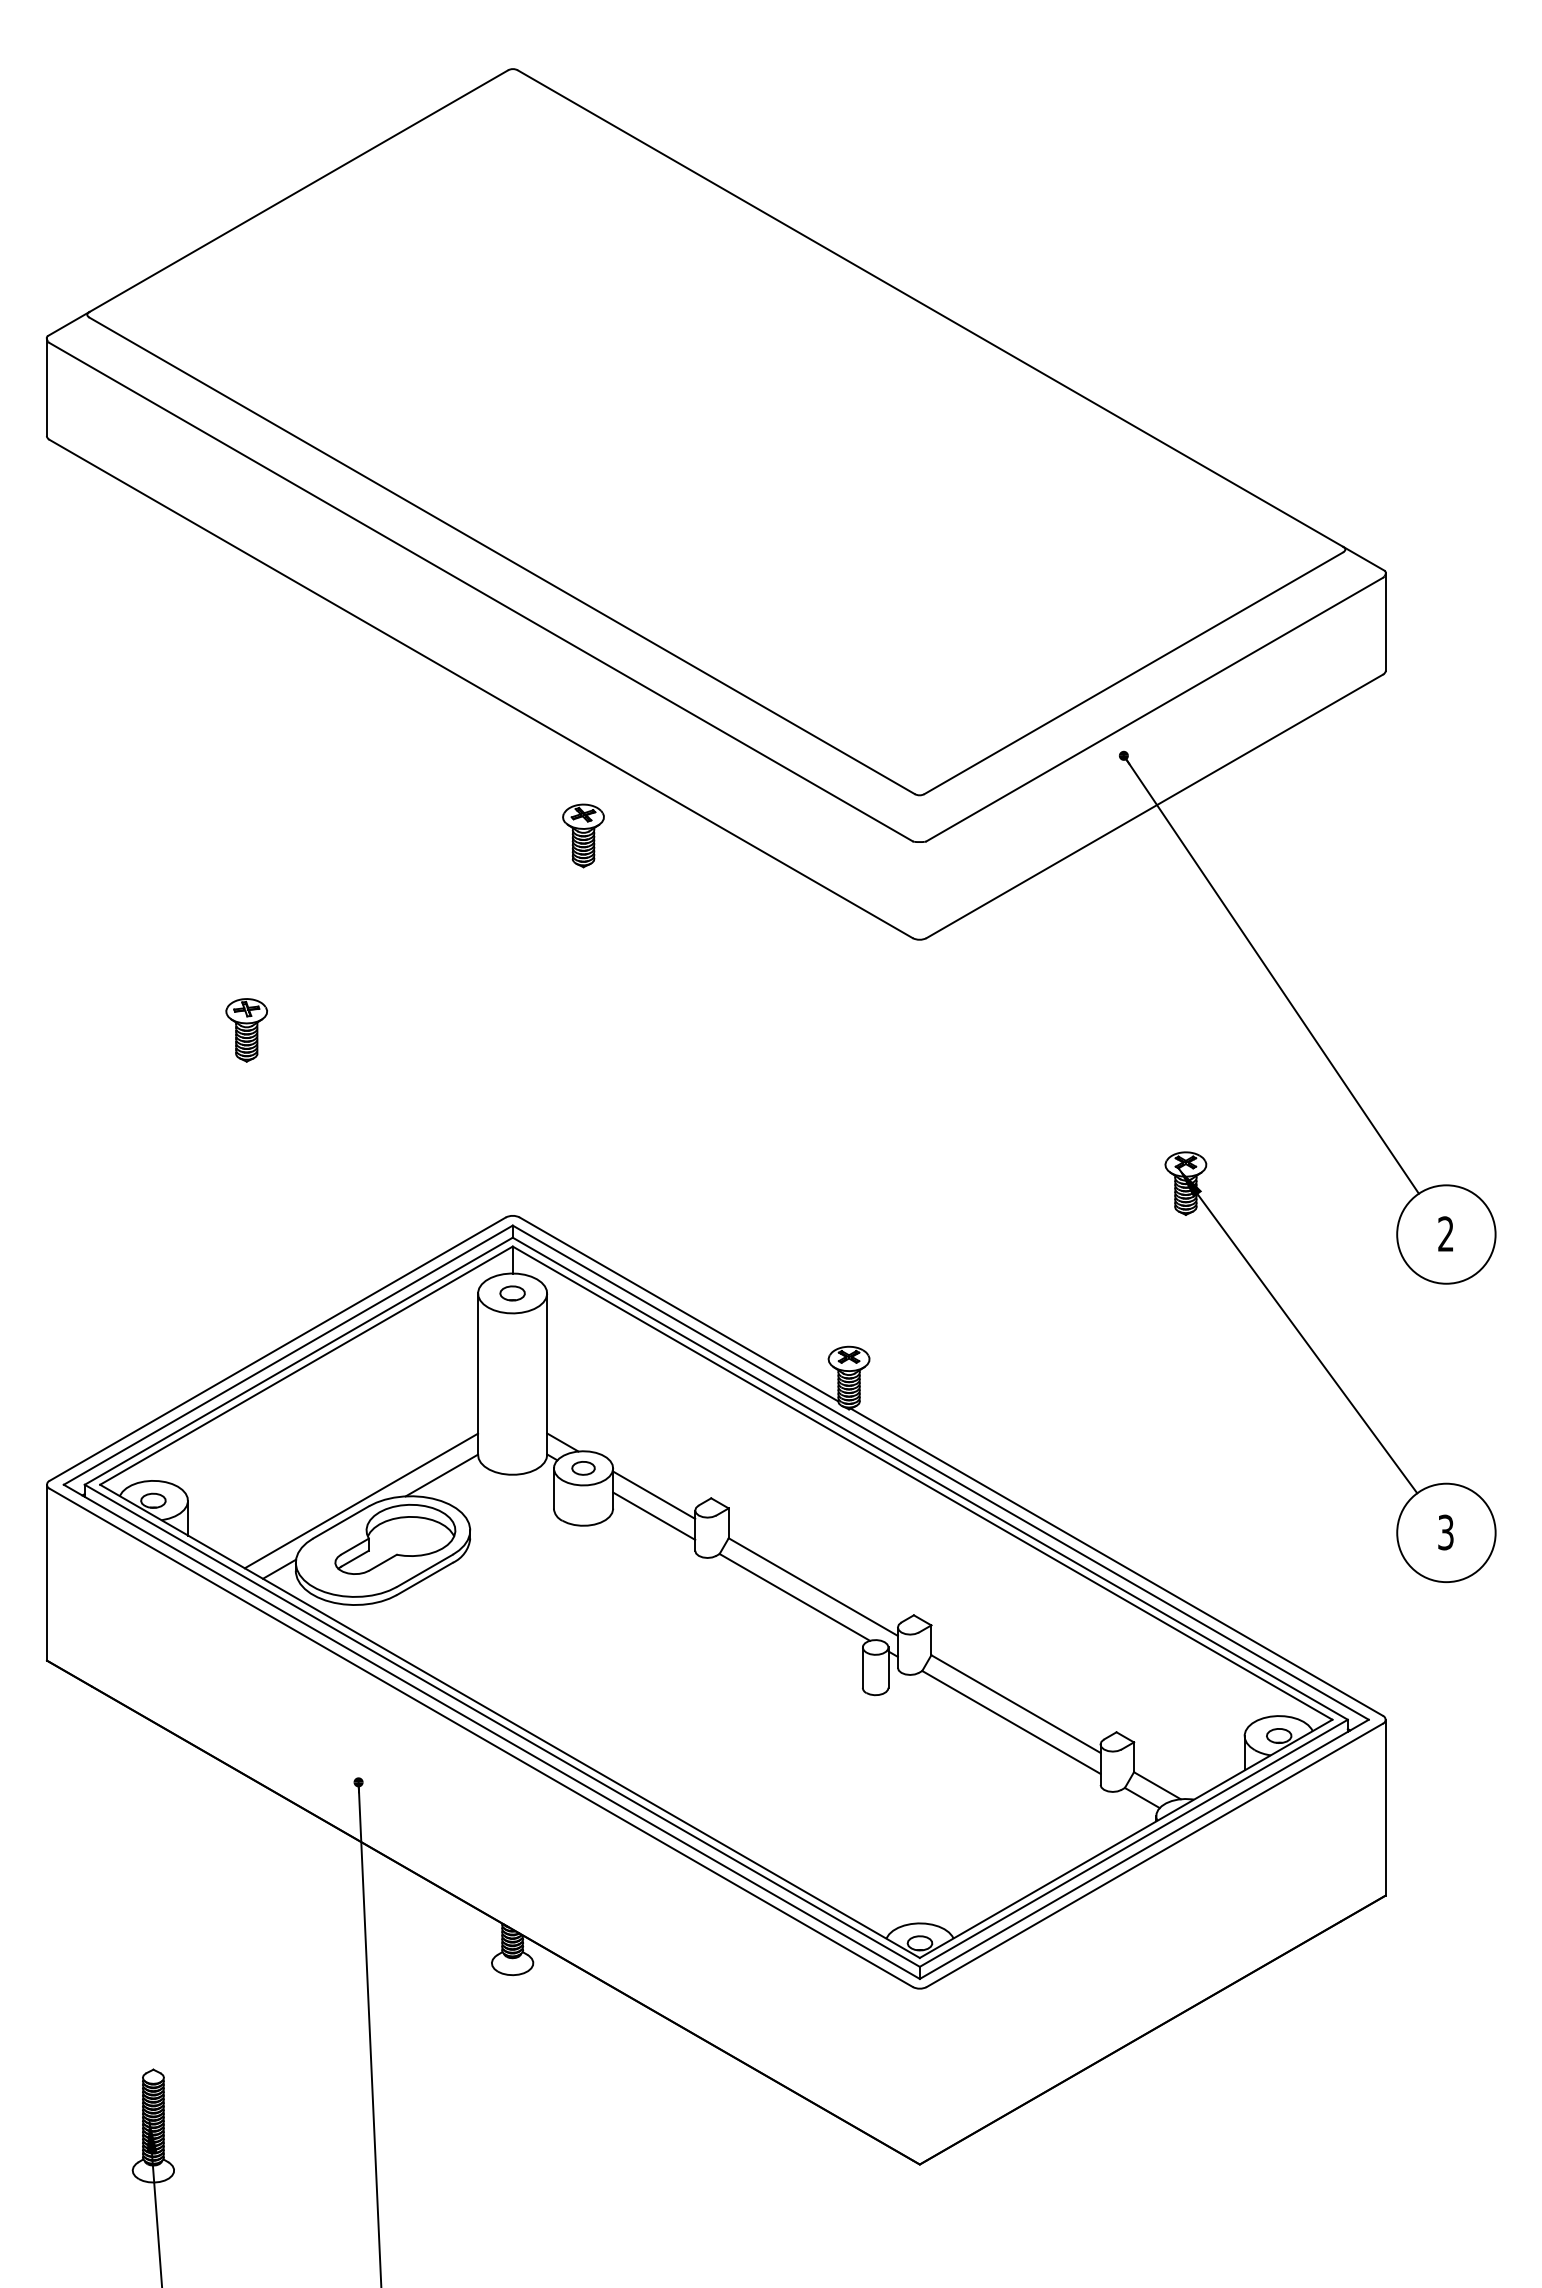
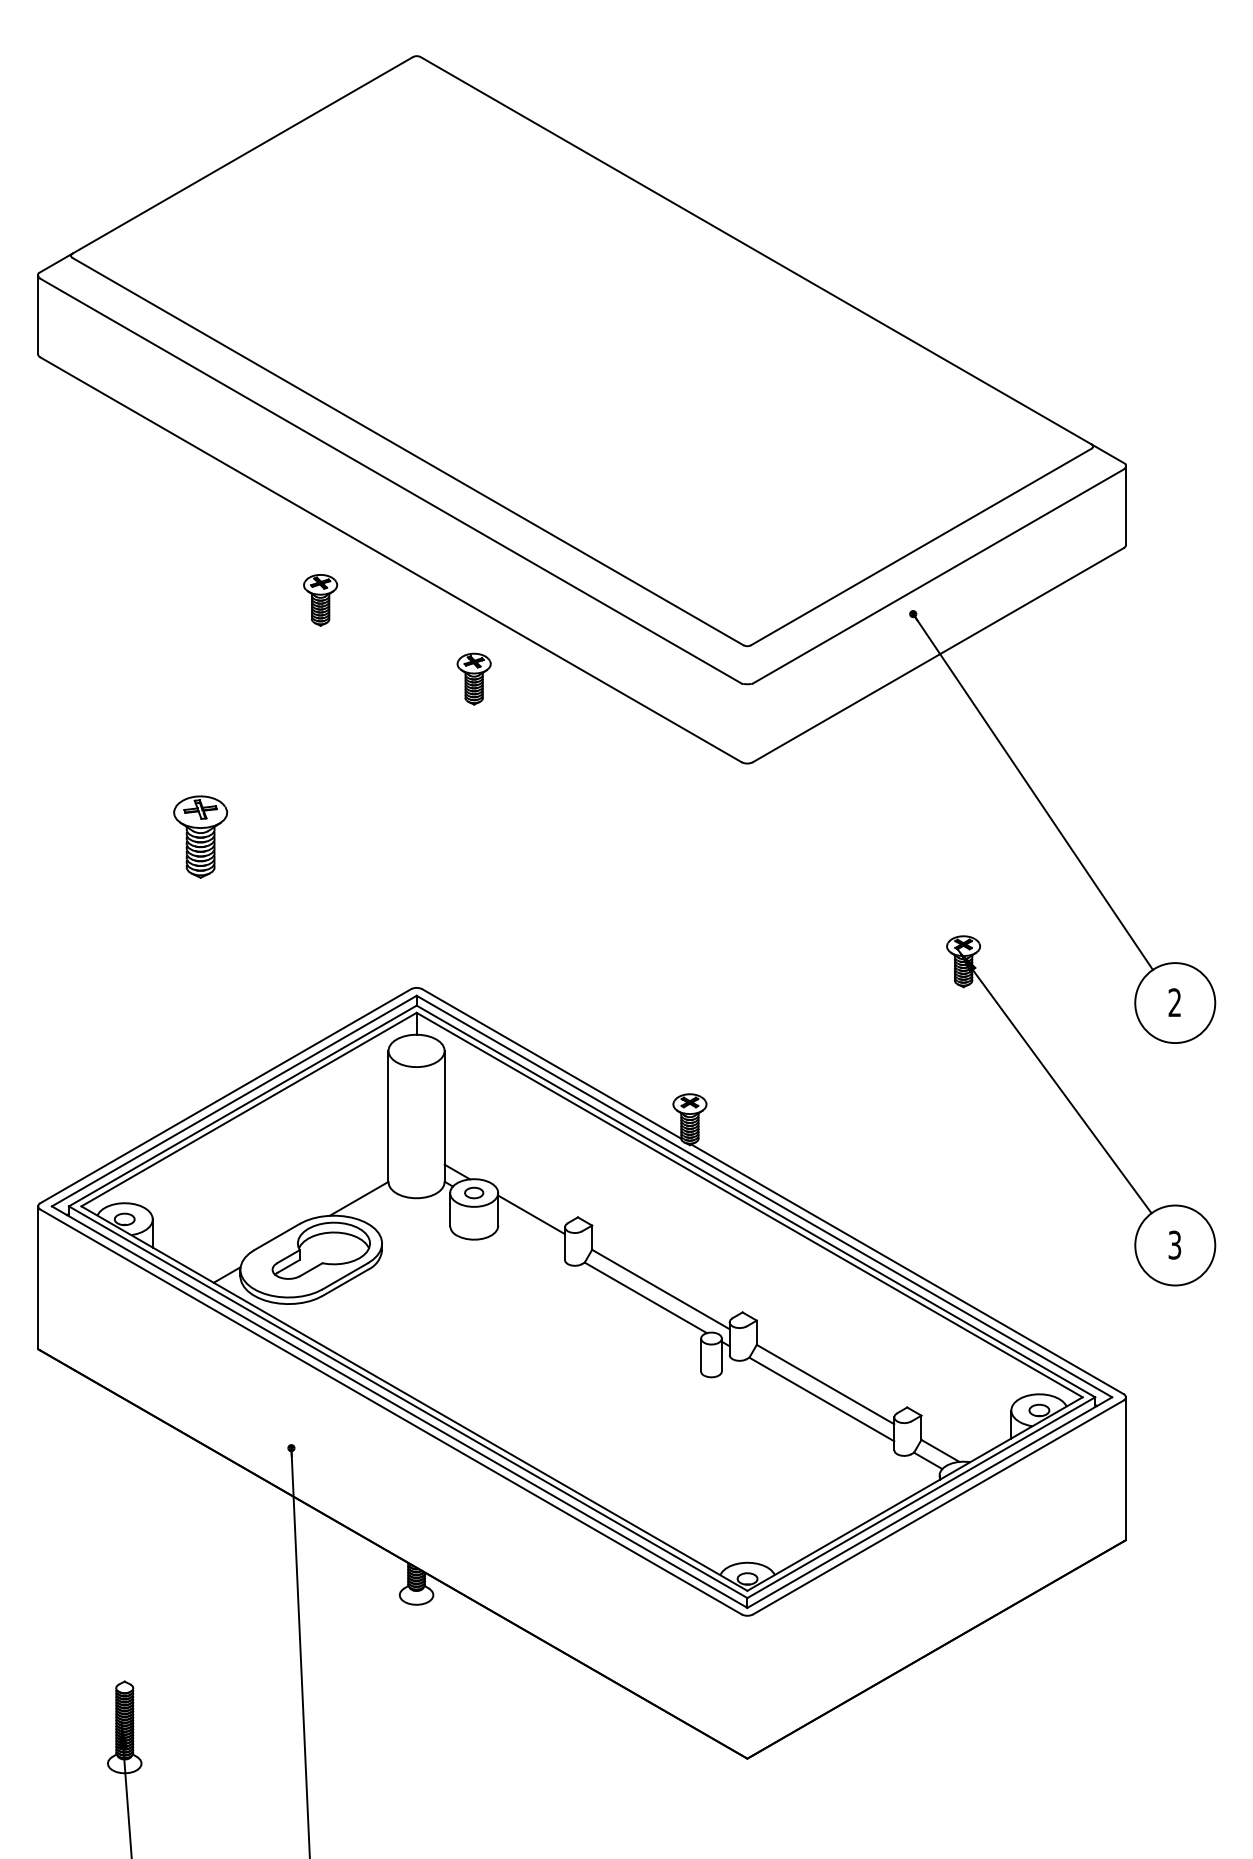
part: (394, 738) -> (320, 600), added
part: (246, 1030) -> (200, 837), size x1.6
part: (512, 1293) -> (416, 1050), removed
line: (361, 1500) -> (293, 1219), removed
line: (654, 1515) -> (531, 1231), removed

